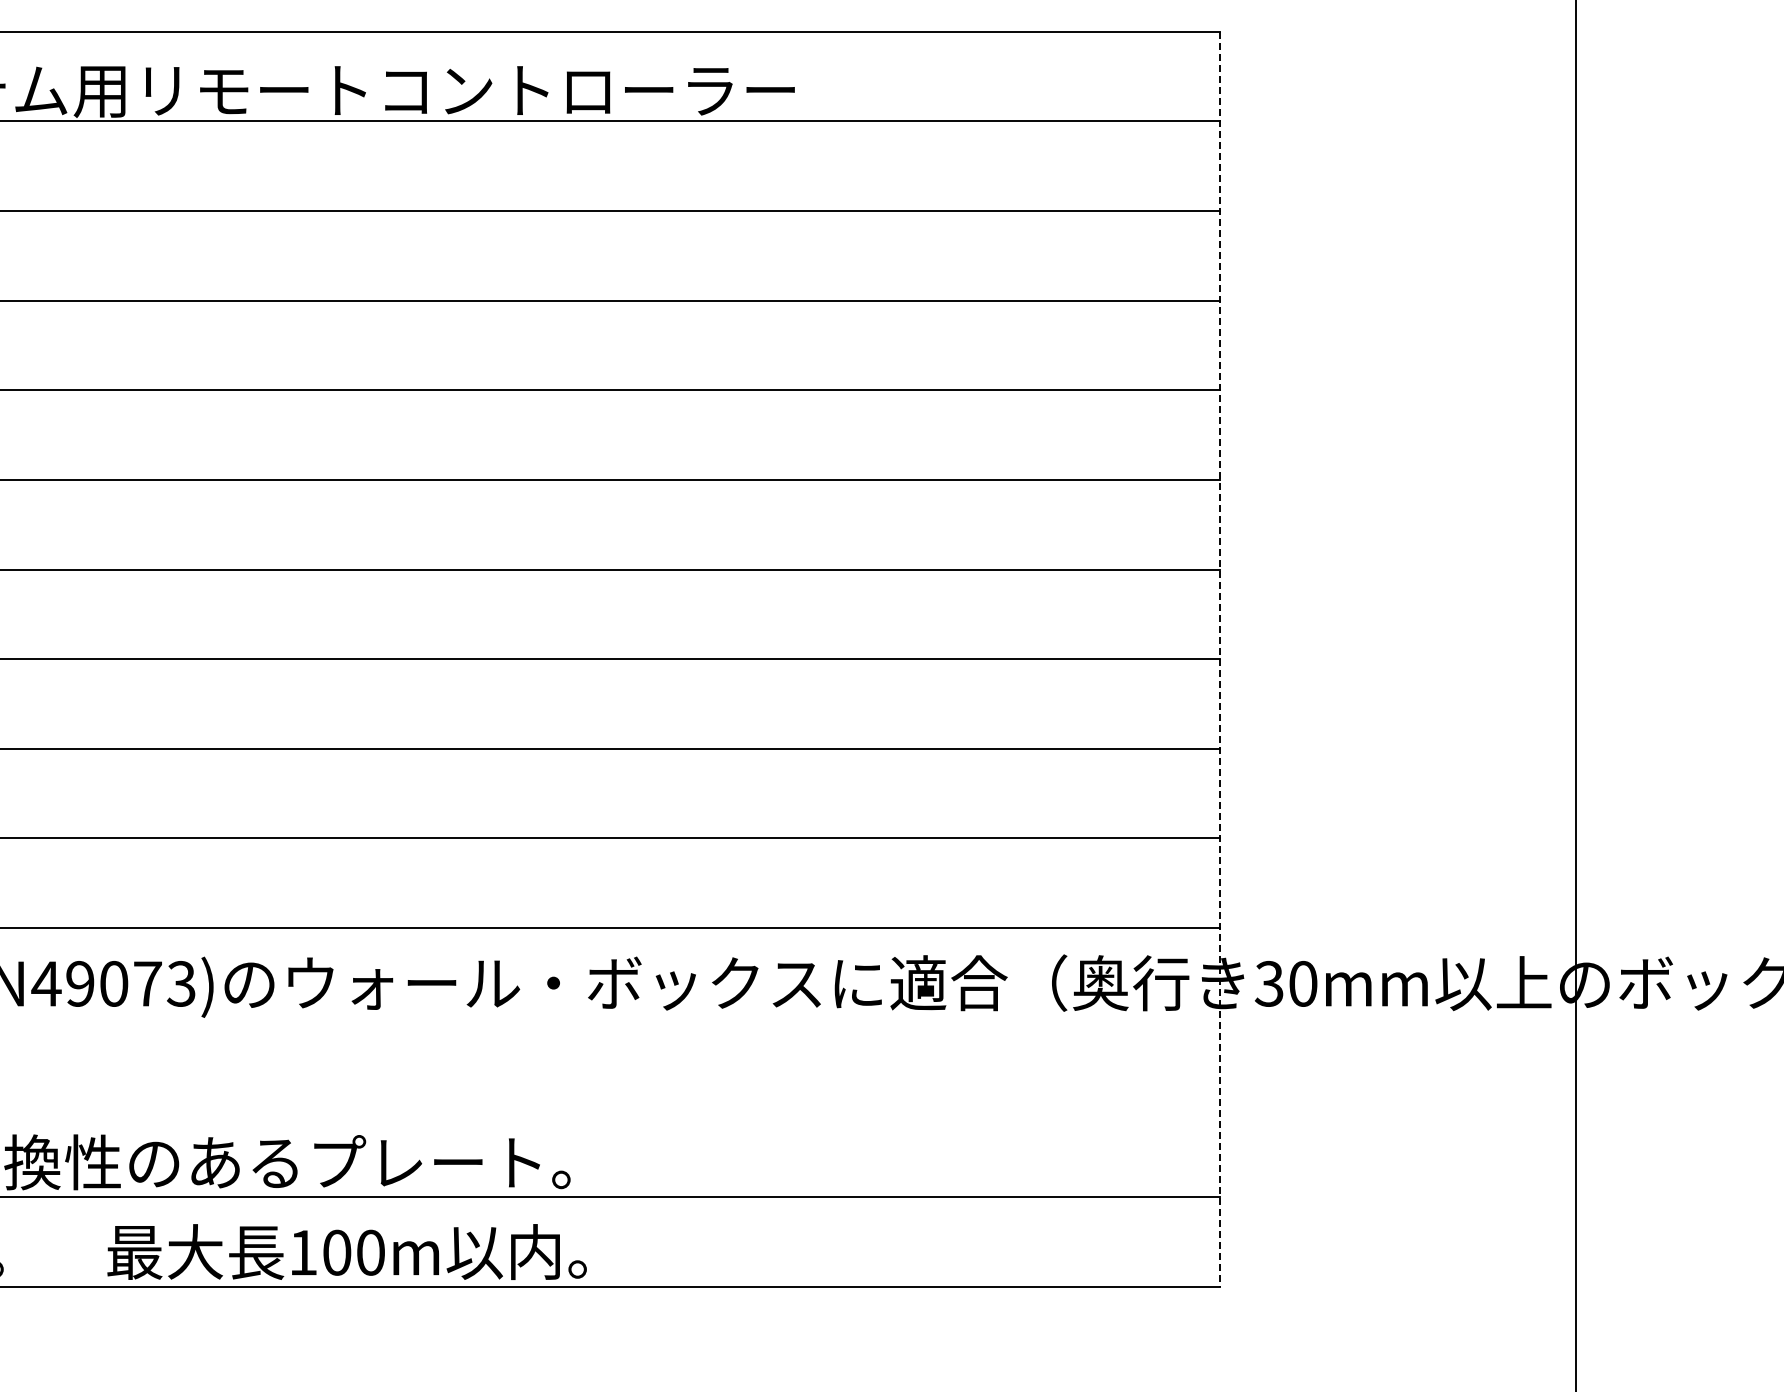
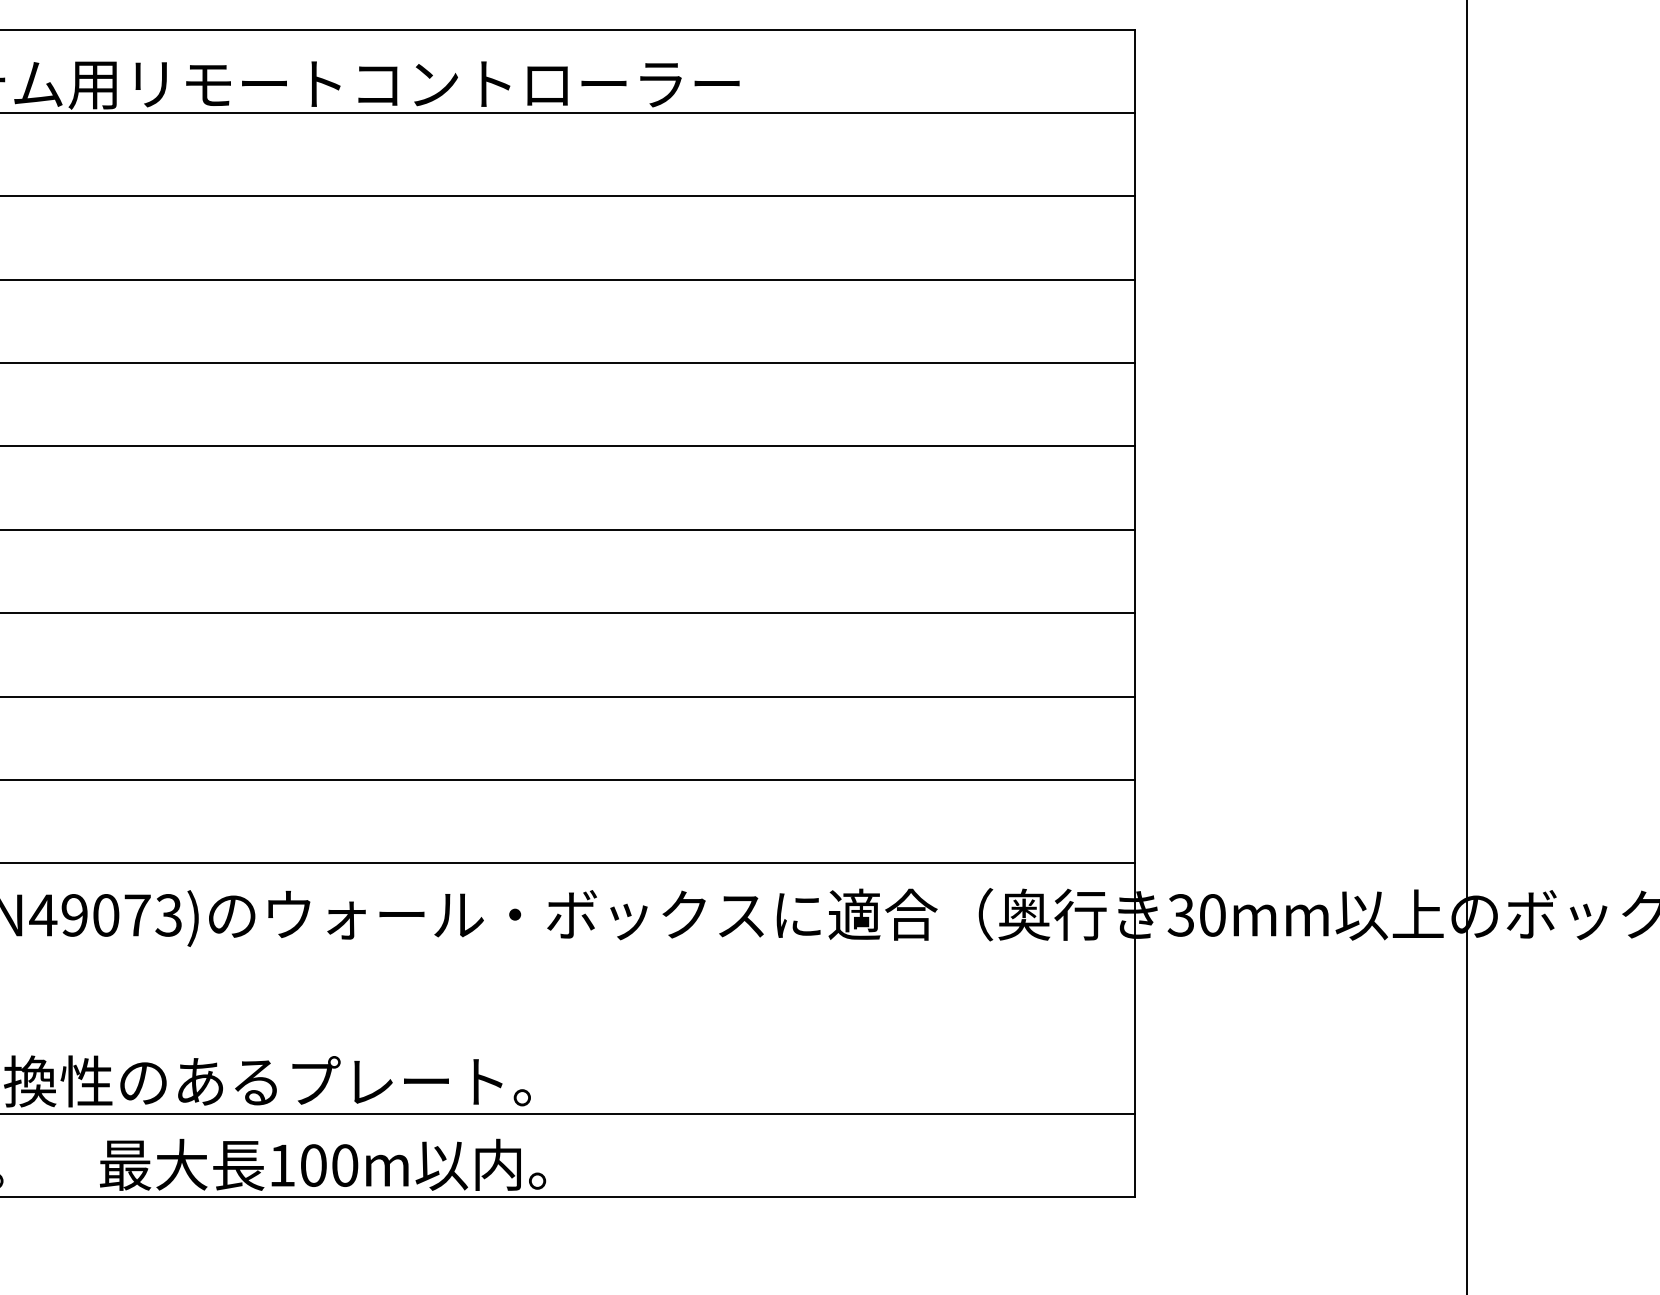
line: (1219, 659) -> (1134, 613), dashed -> solid

